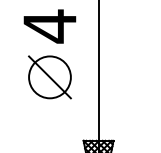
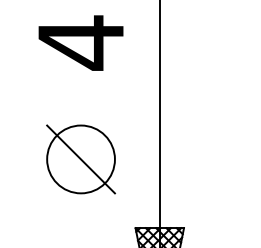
part: (49, 77) -> (80, 159), moved

